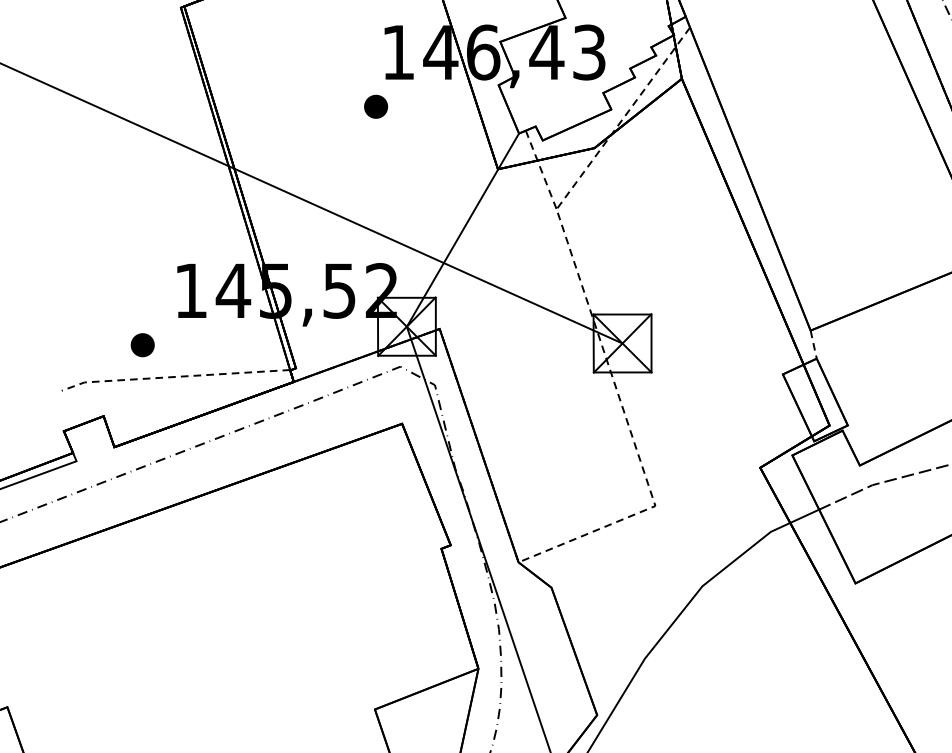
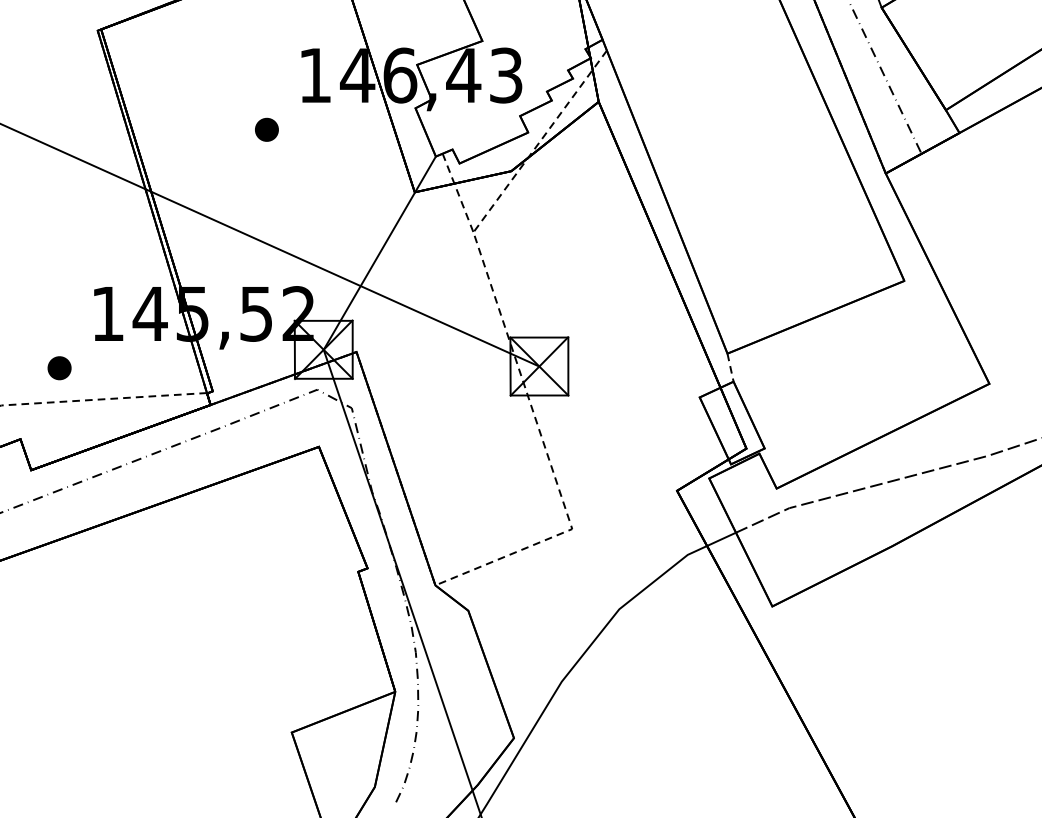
part: (375, 106) -> (266, 129), moved

